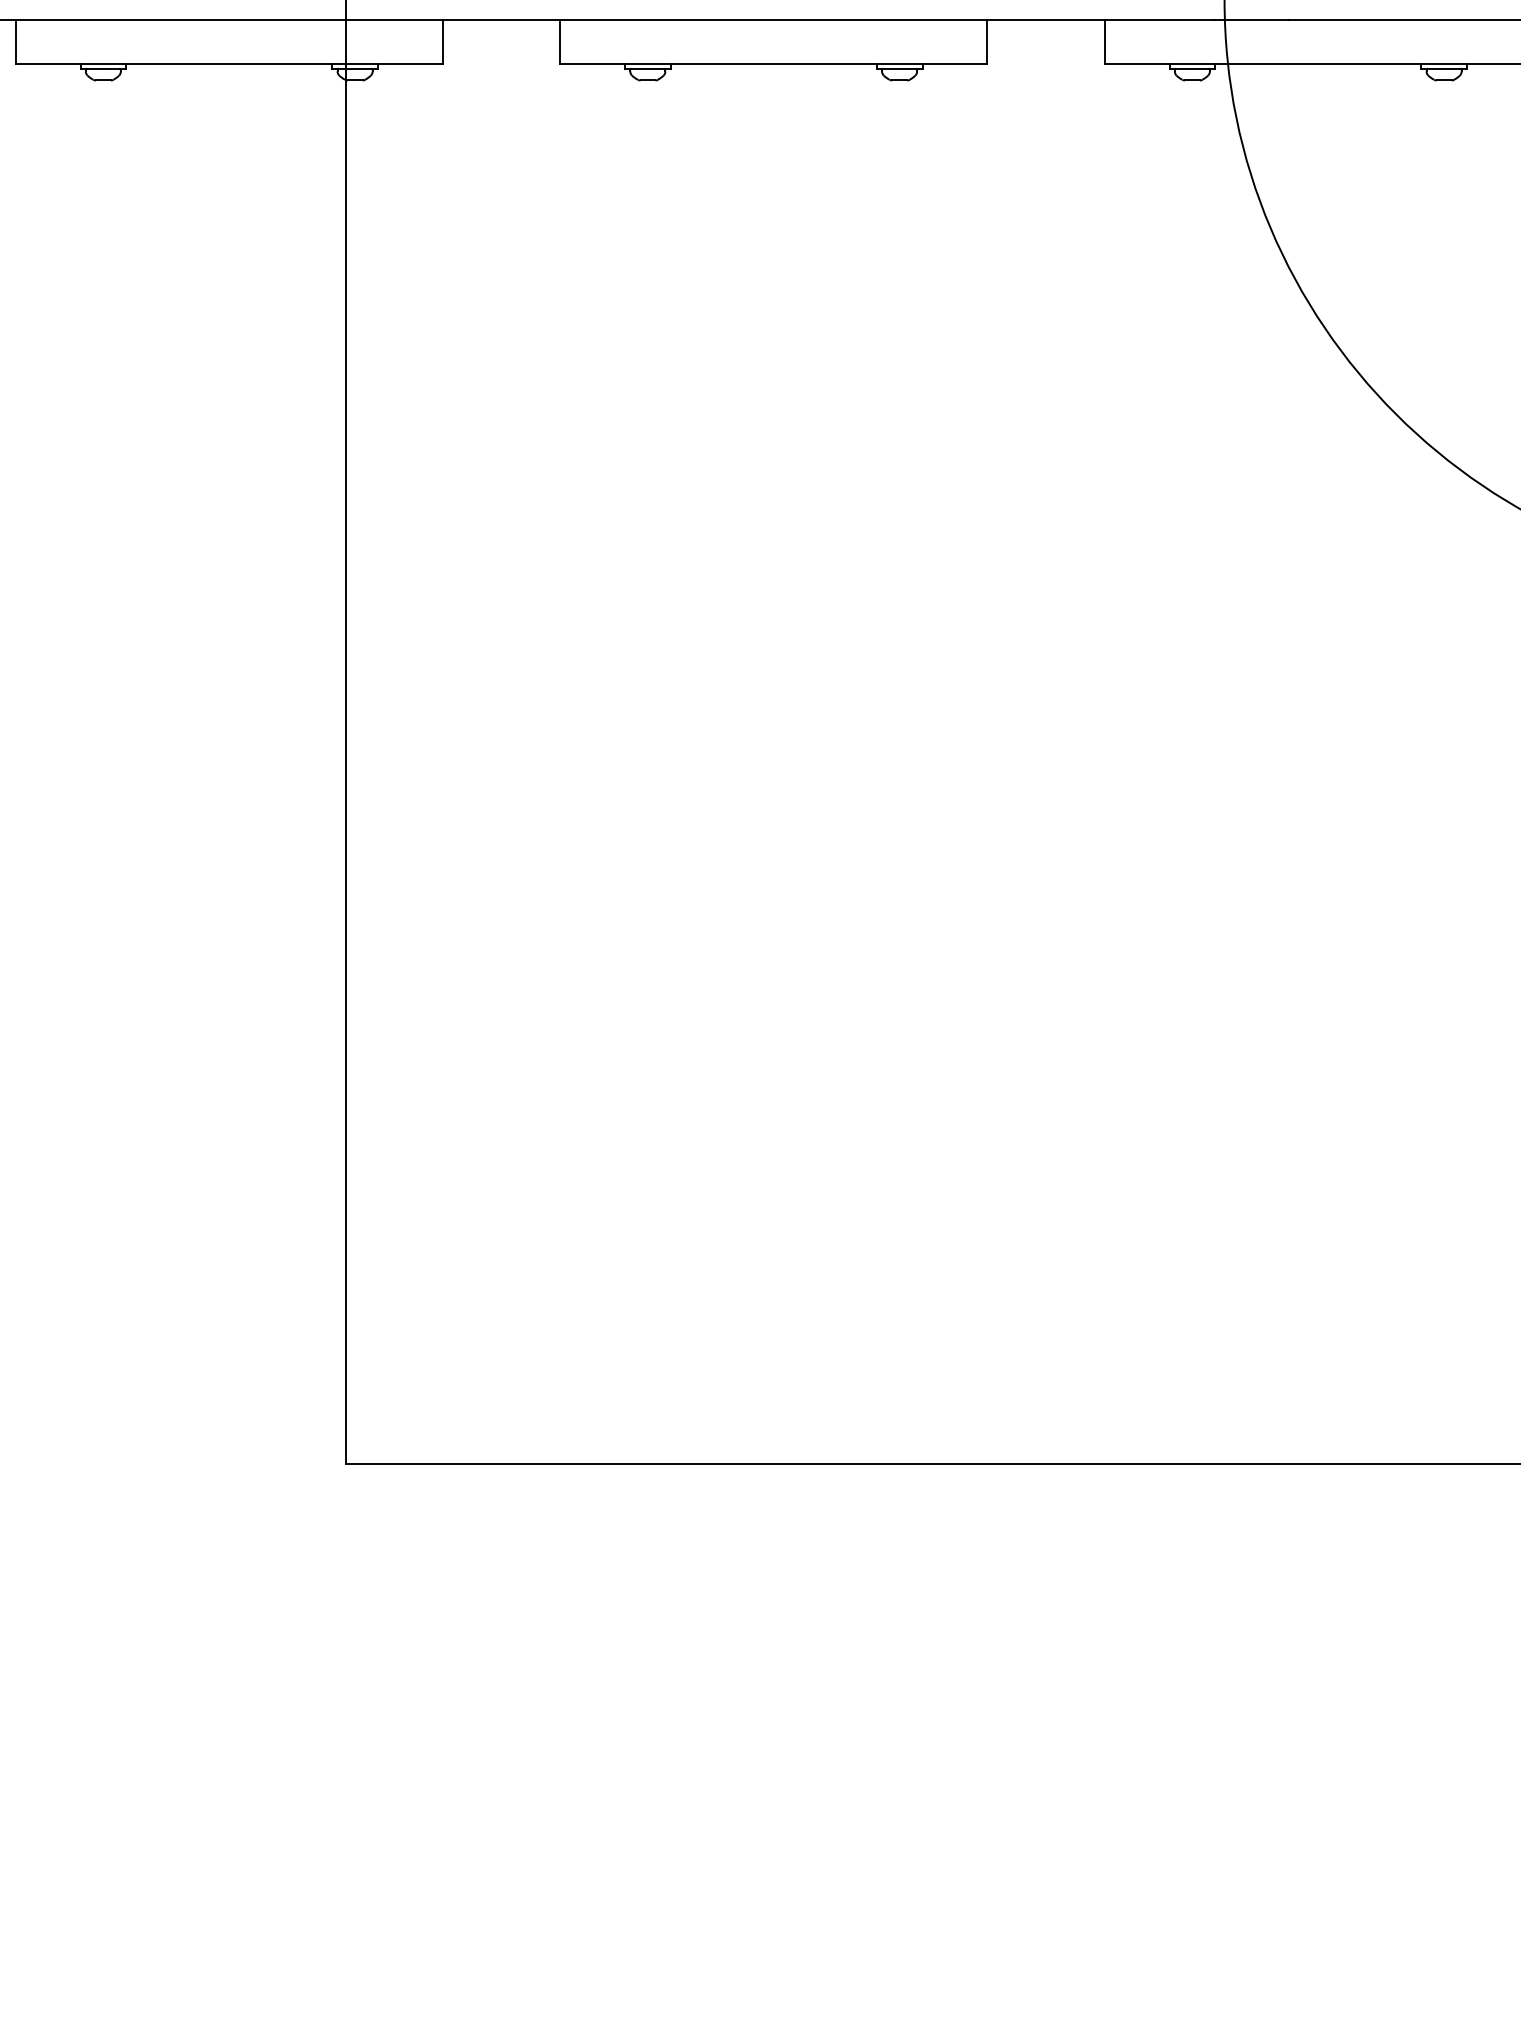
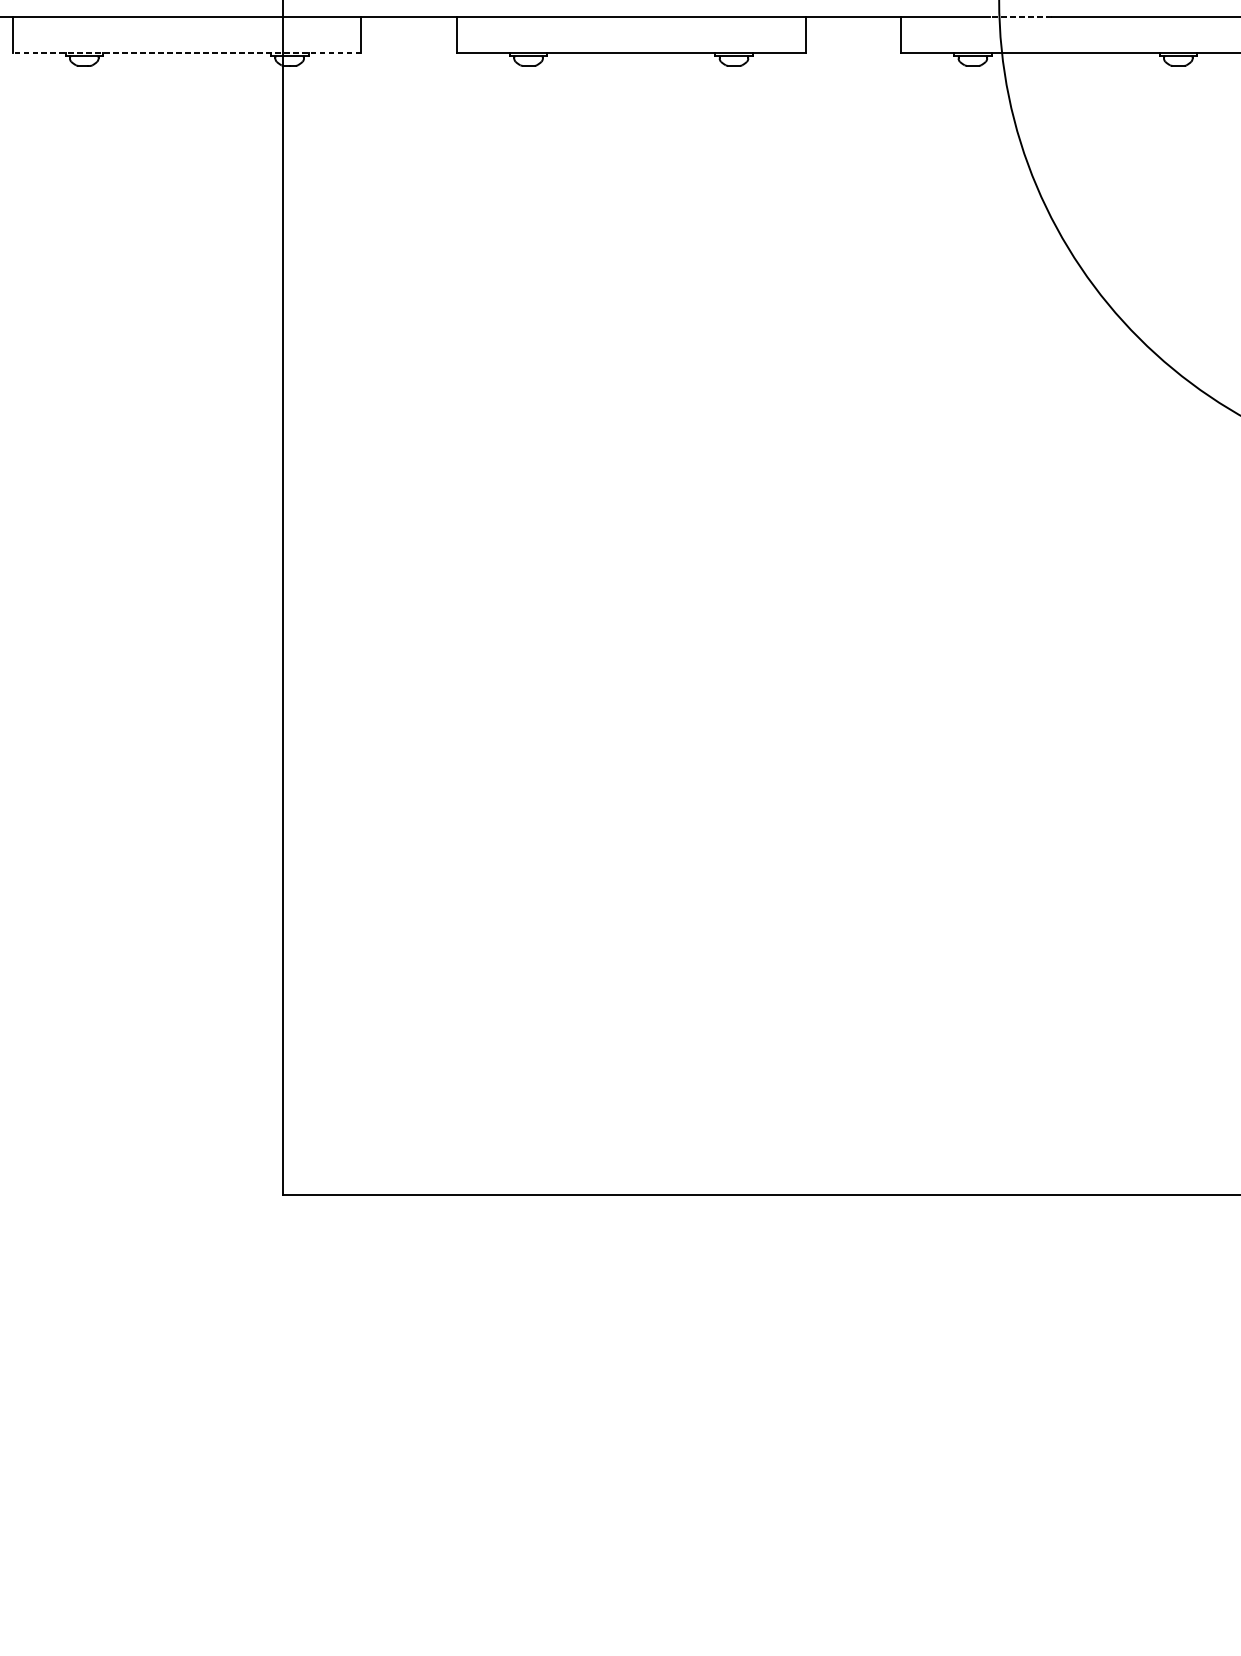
line: (1251, 20) -> (1021, 16), solid -> dashed
line: (229, 64) -> (187, 52), solid -> dashed

